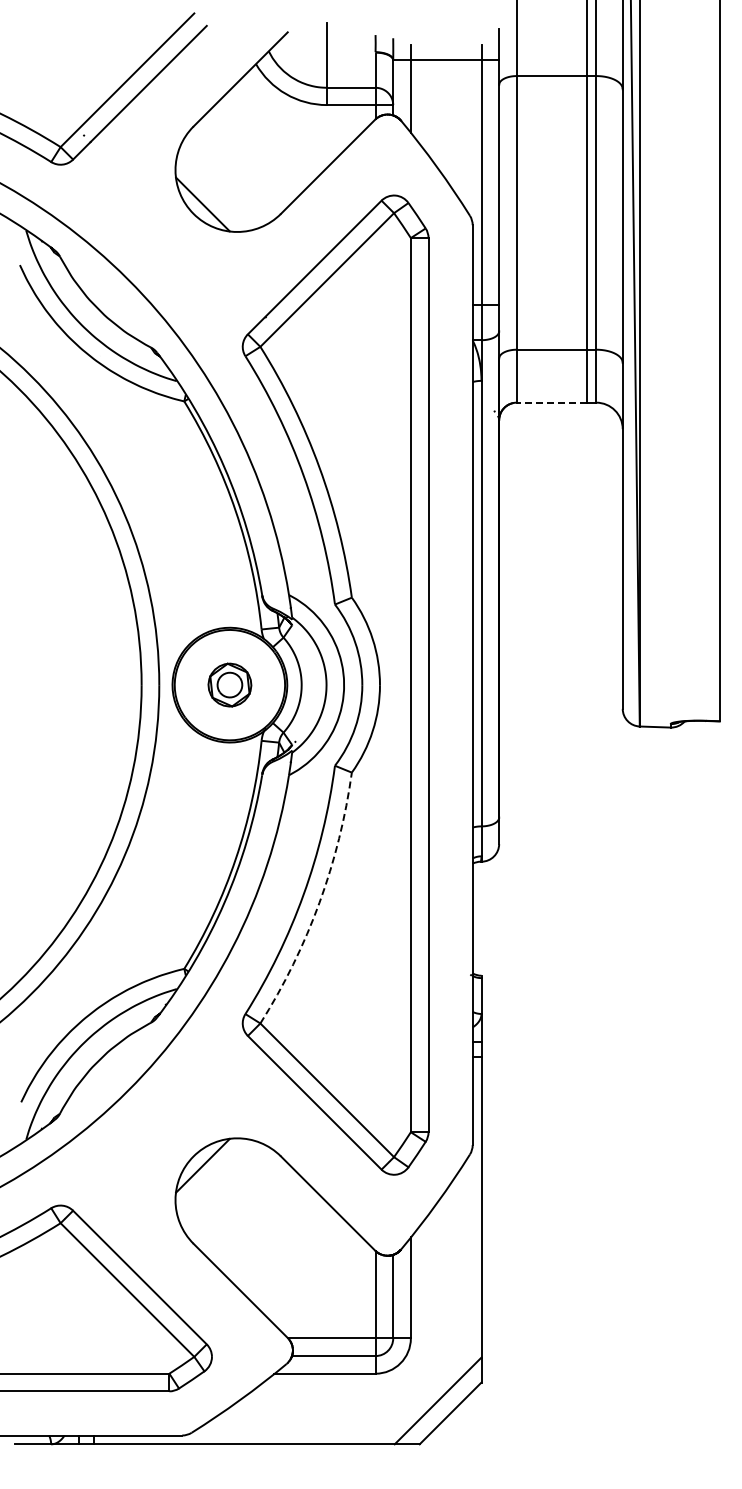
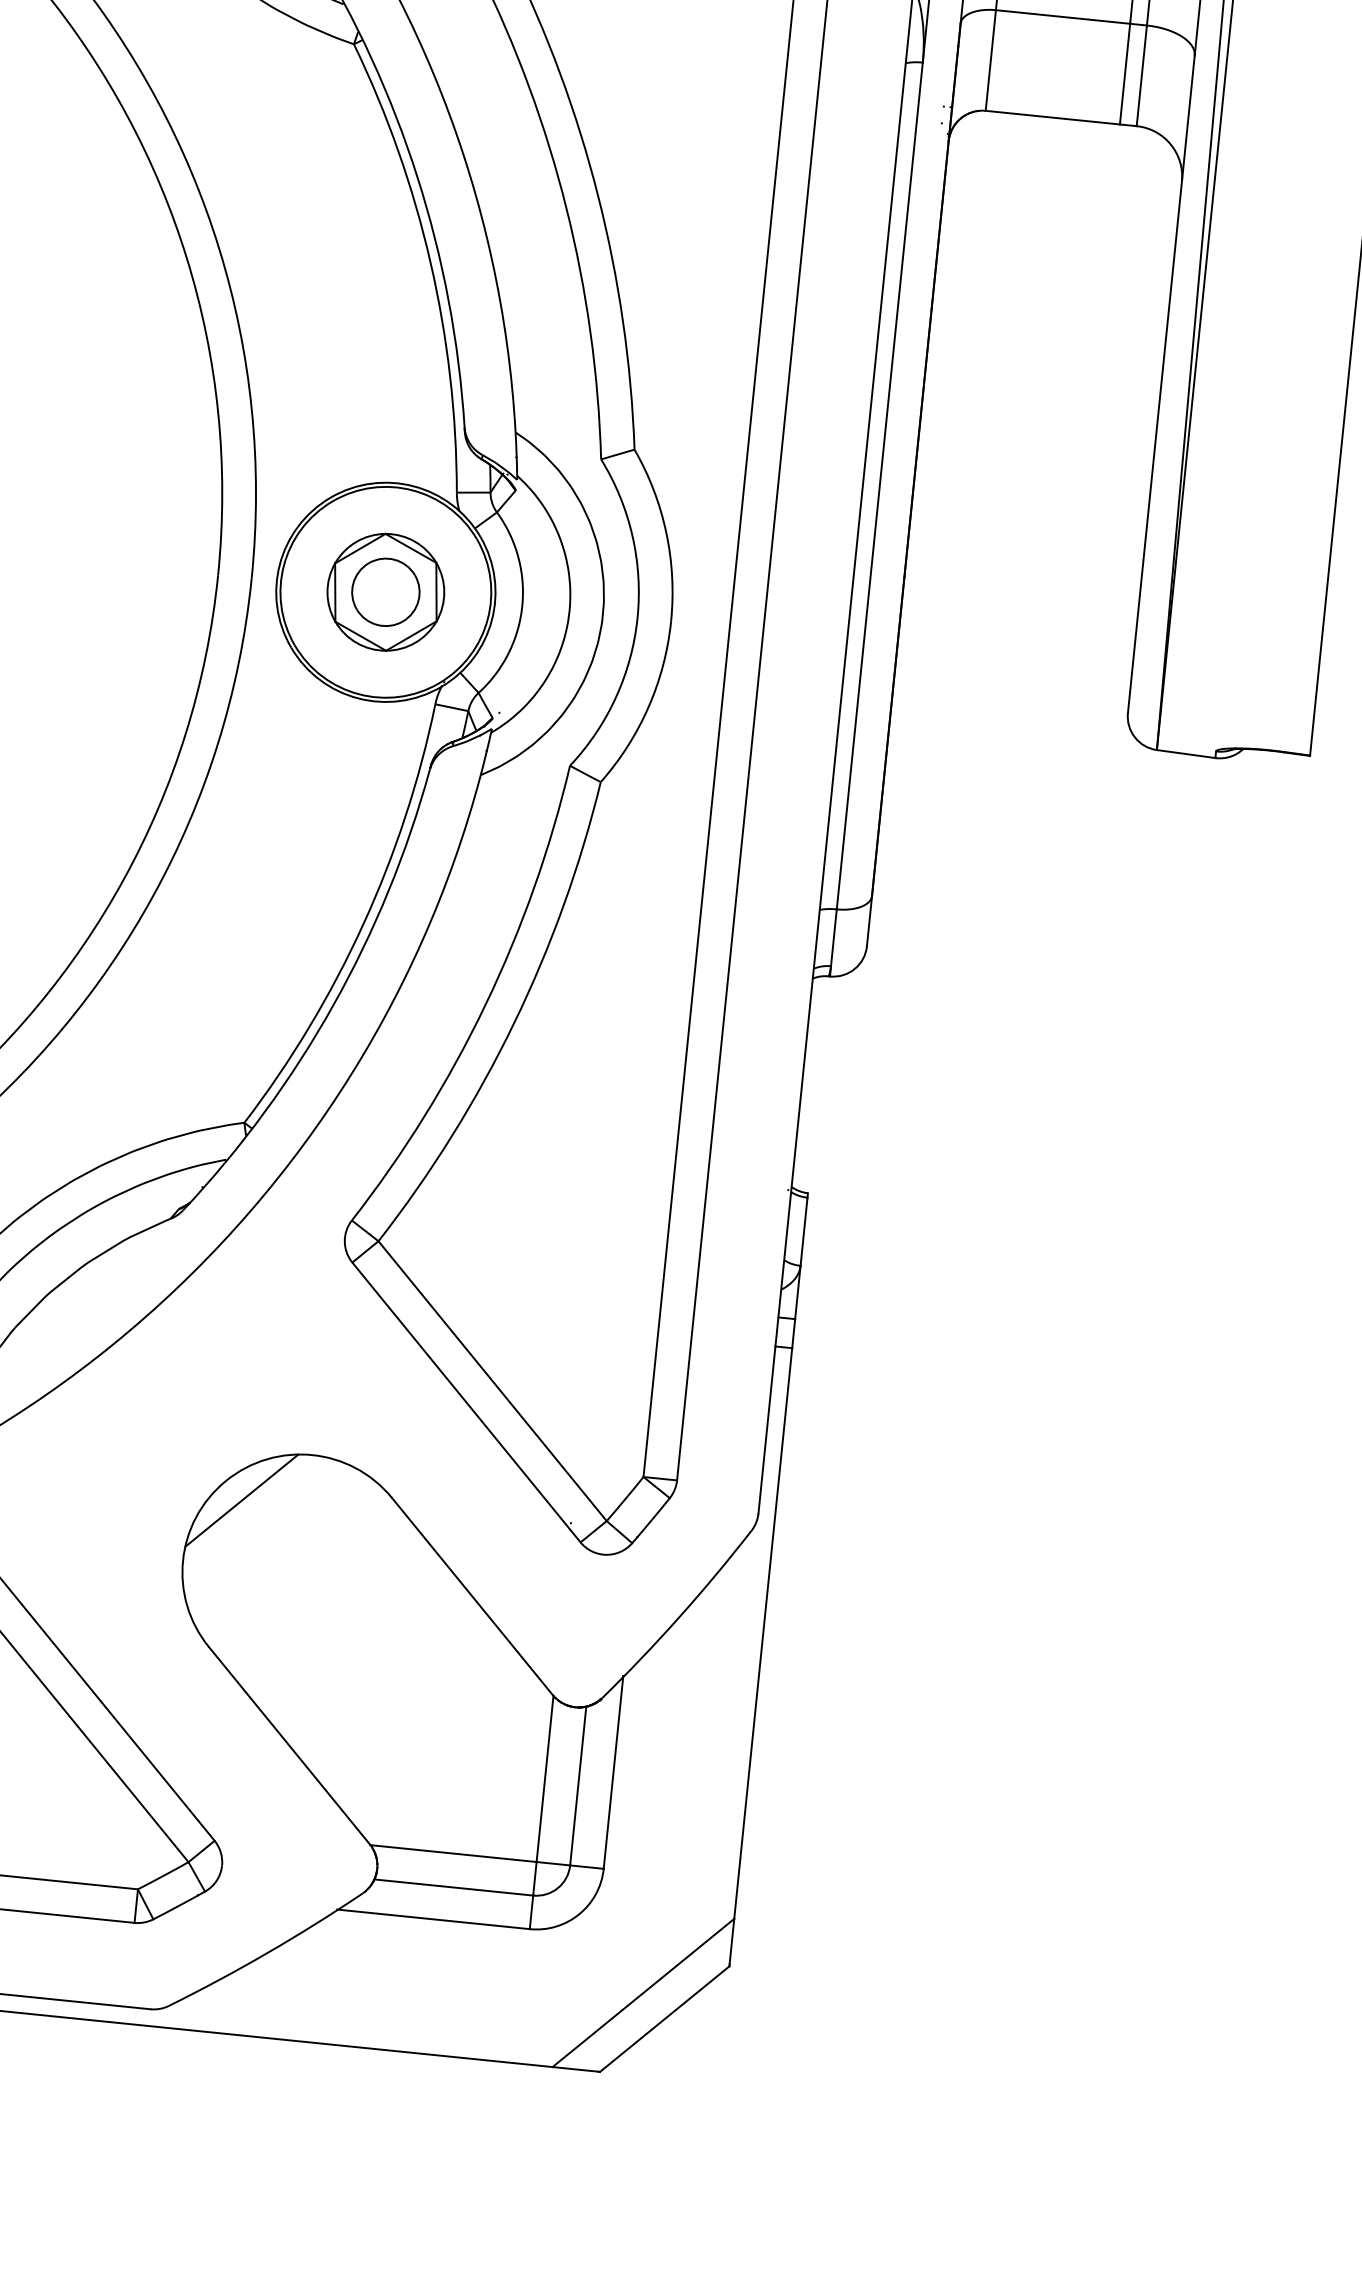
line: (551, 402) -> (1051, 117), dashed -> solid
part: (229, 684) -> (385, 591), size x1.43
arc: (319, 902) -> (514, 1022), dashed -> solid

